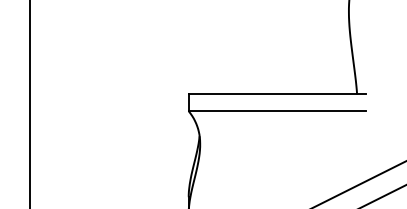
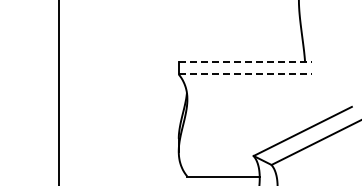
line: (277, 93) -> (245, 61), solid -> dashed
line: (277, 111) -> (245, 74), solid -> dashed

